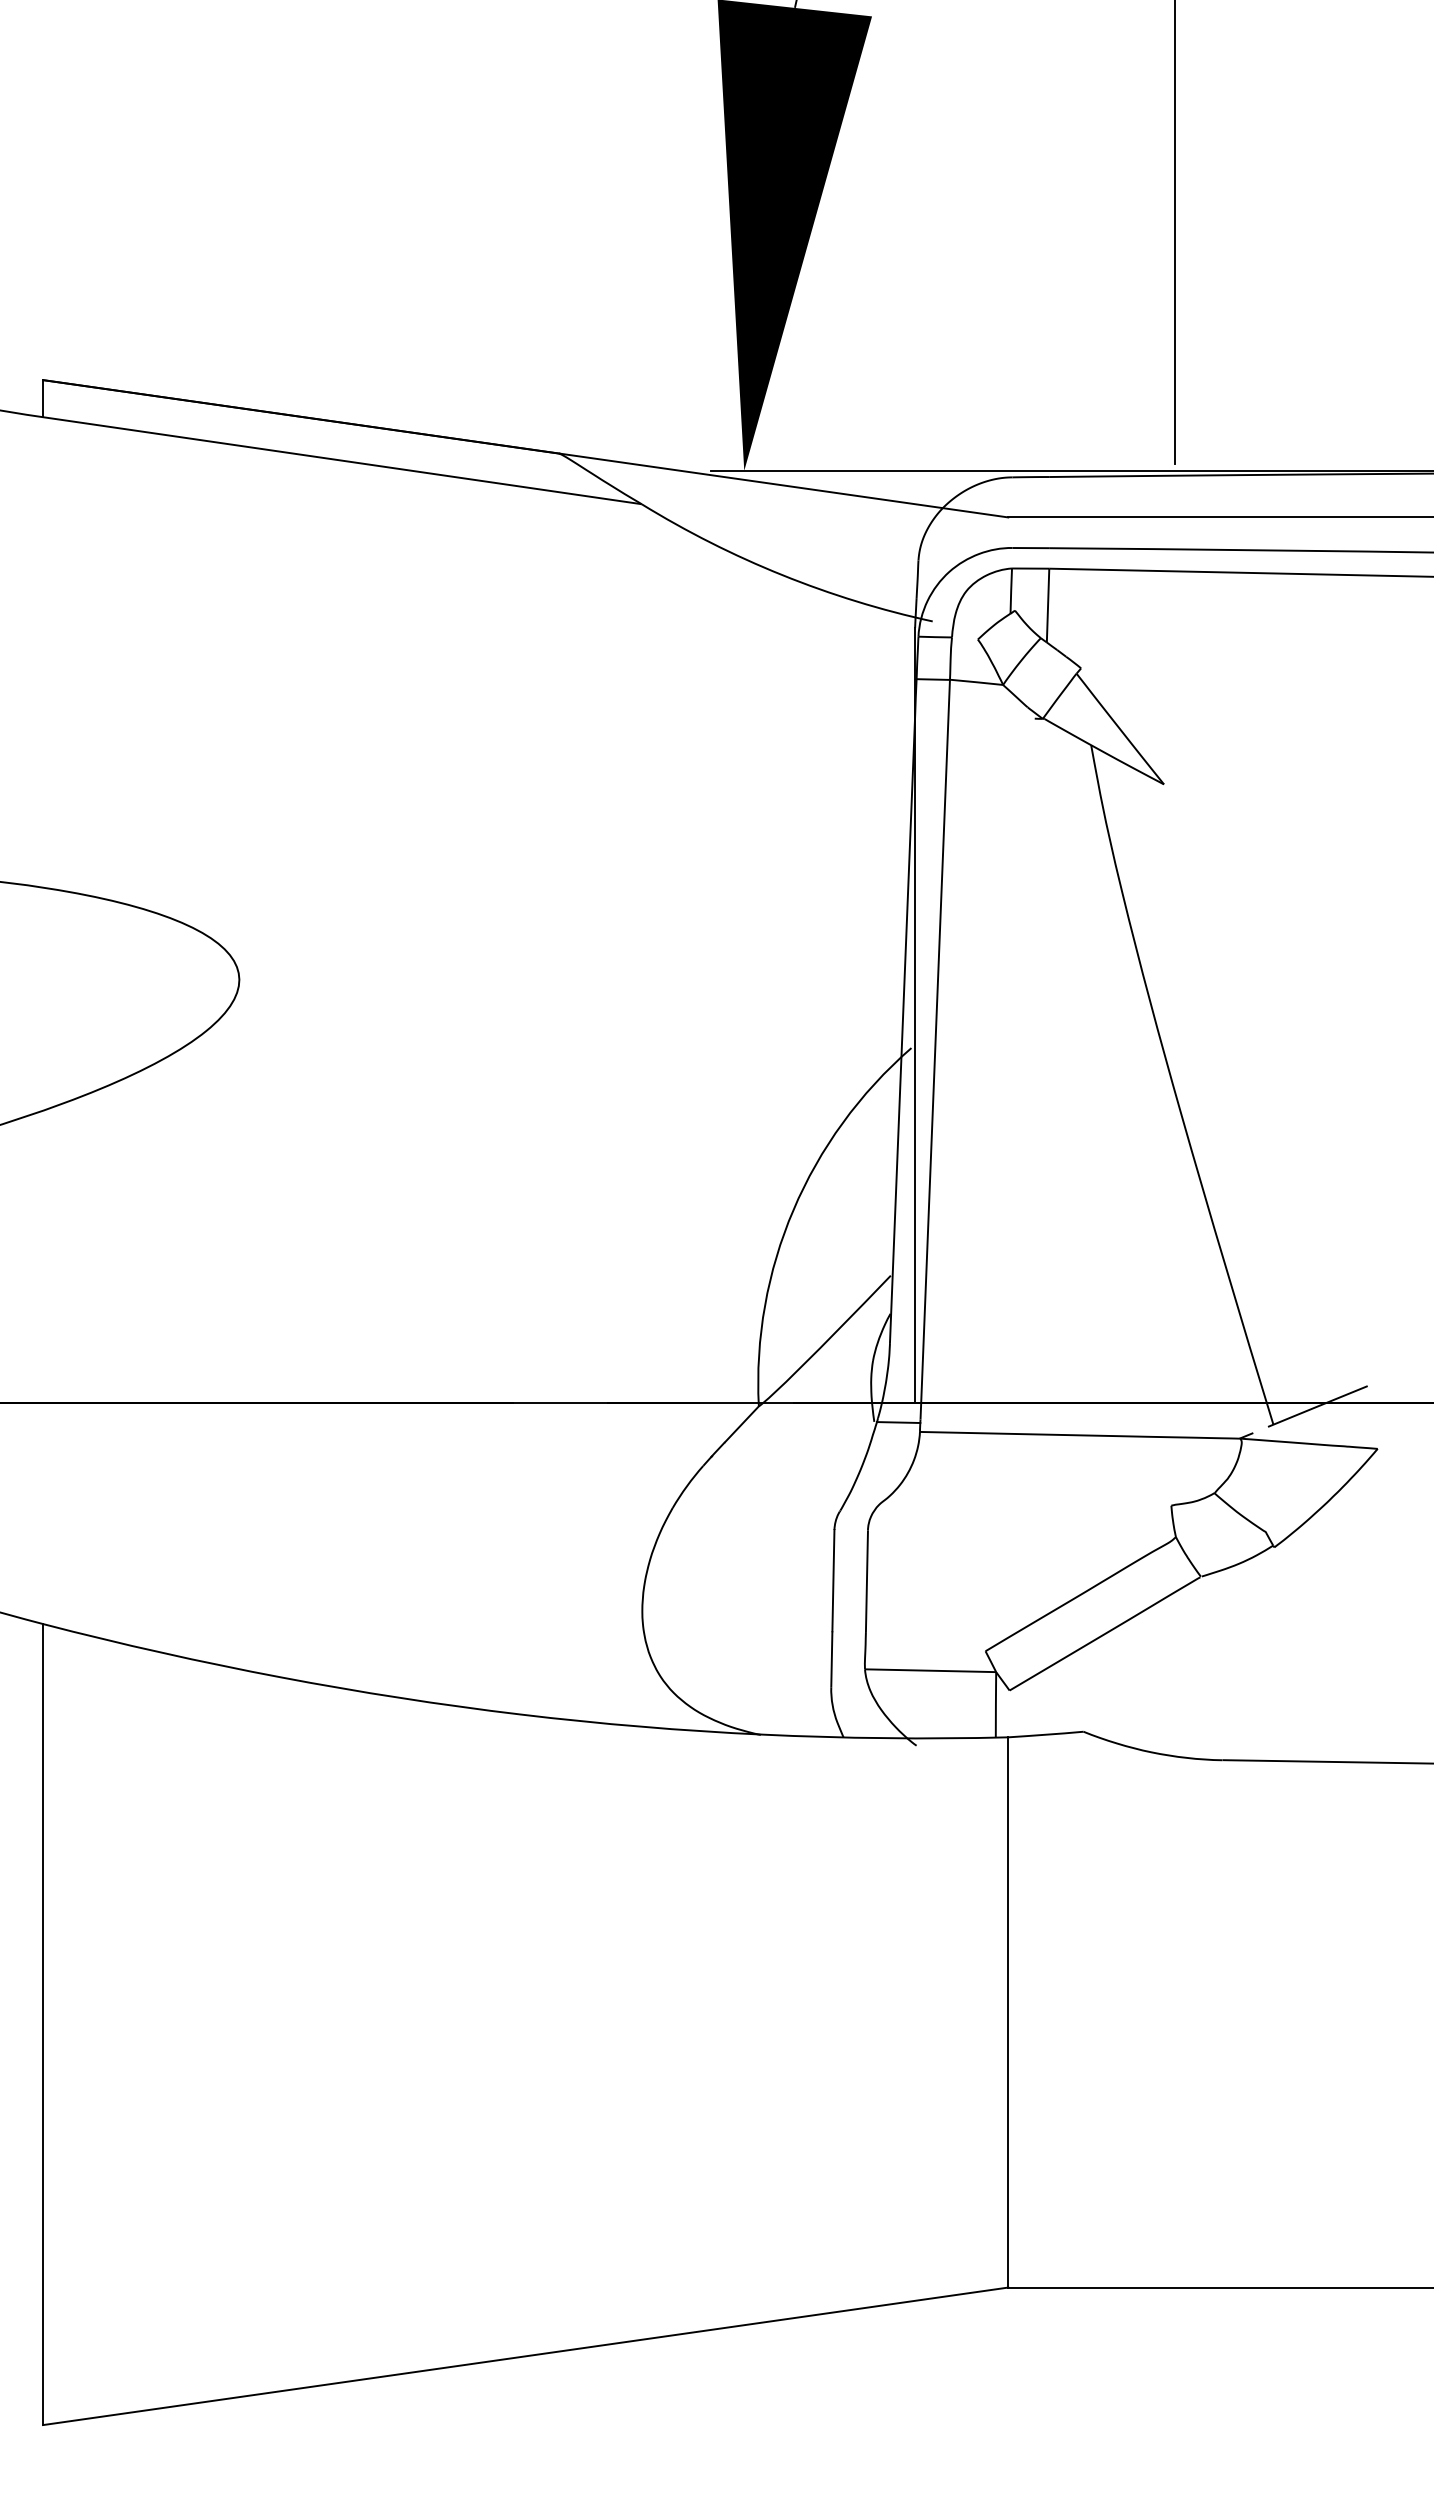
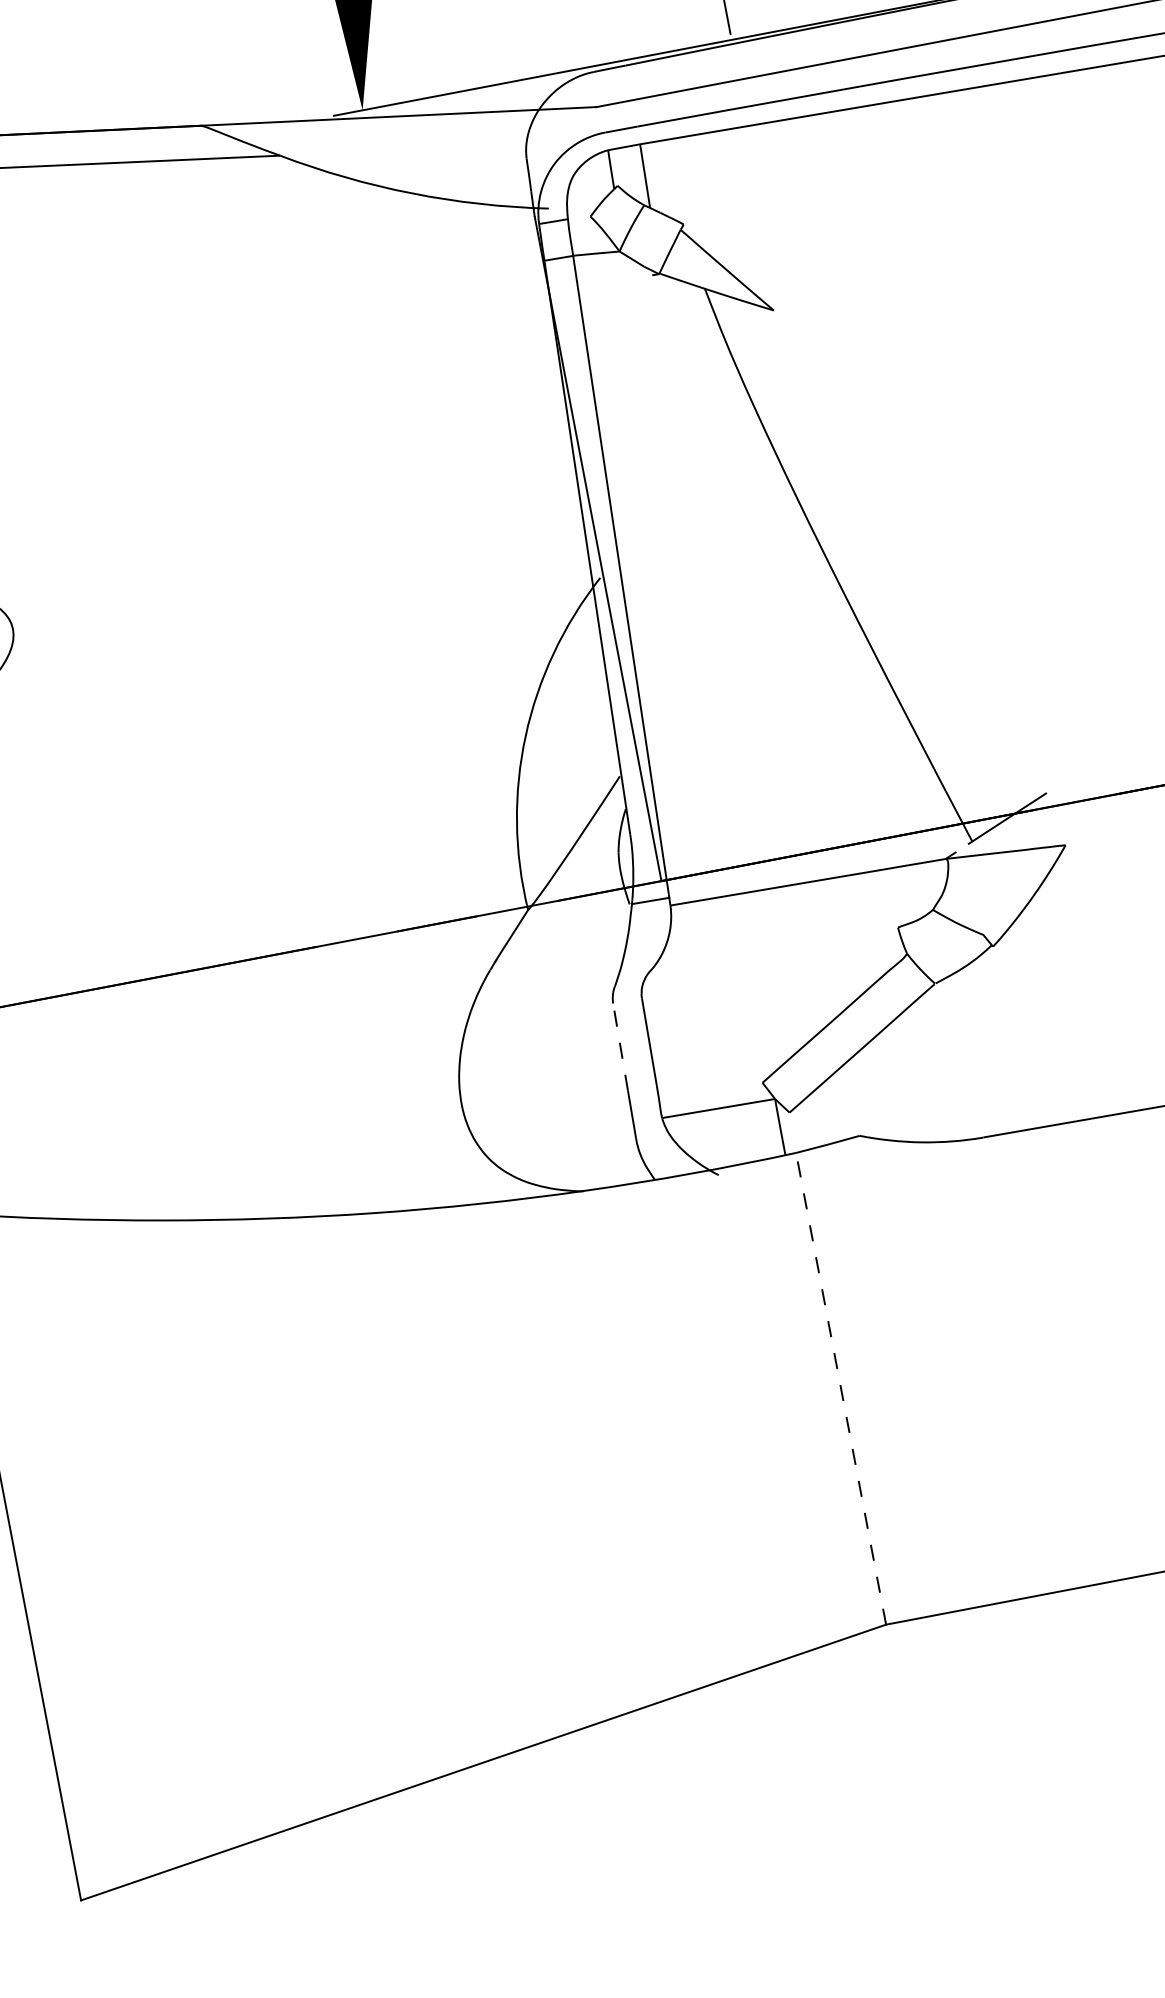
line: (833, 1580) -> (620, 1047), solid -> dashed
line: (1008, 2011) -> (841, 1387), solid -> dashed

